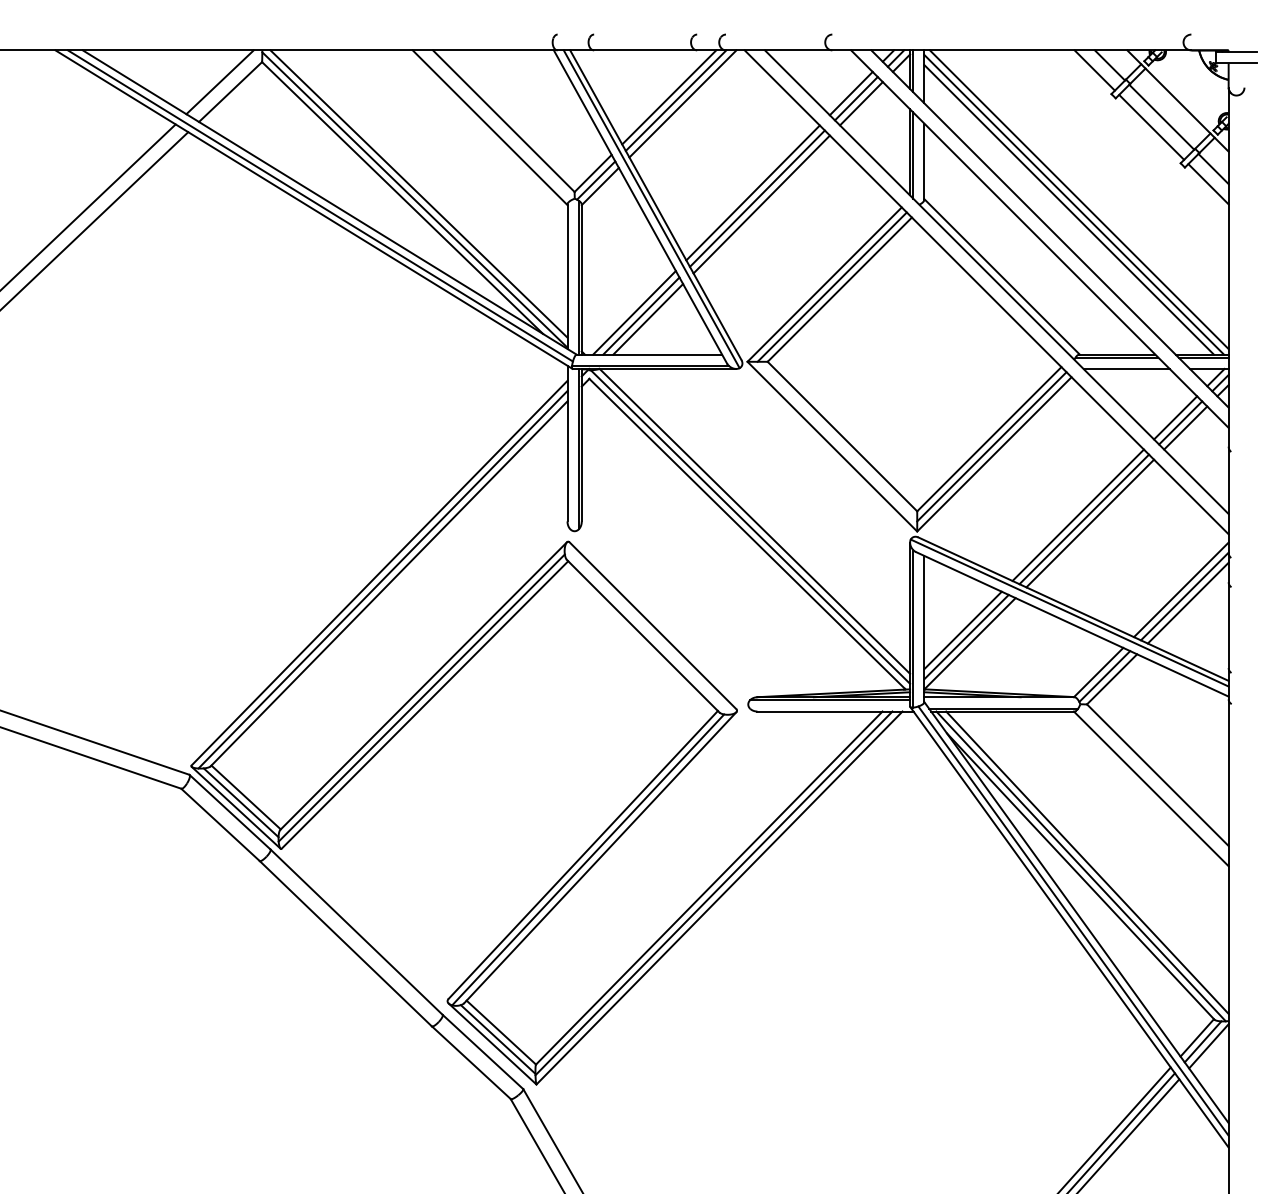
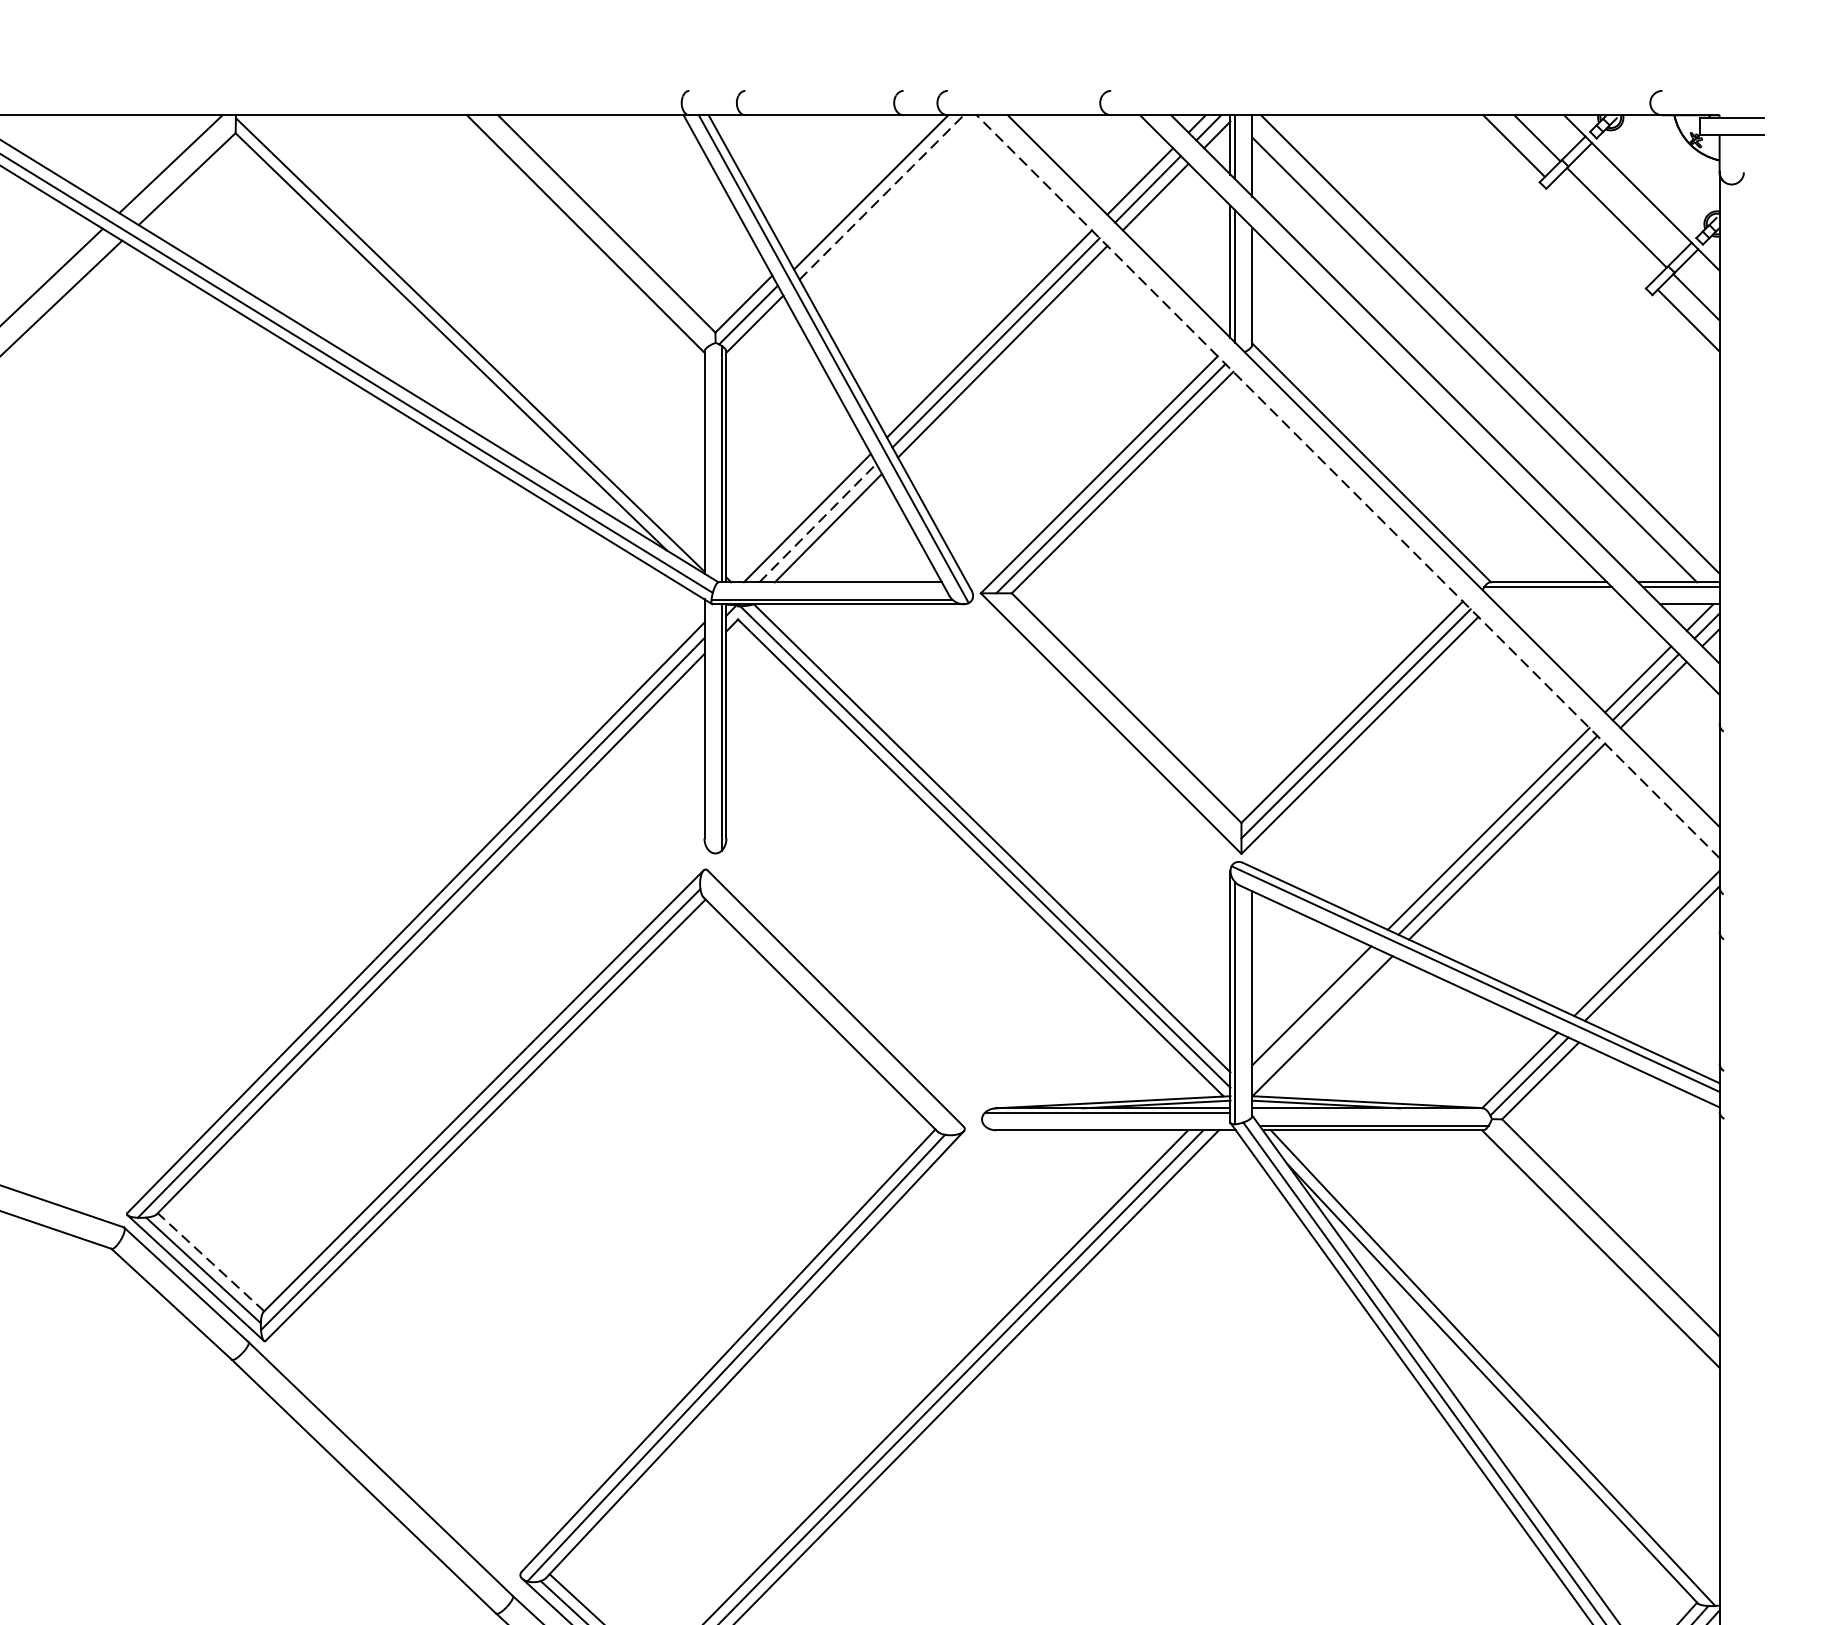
line: (669, 97) -> (861, 187), removed
line: (682, 103) -> (881, 196), solid -> dashed
line: (1151, 126) -> (1601, 232), removed
line: (418, 193) -> (475, 334), removed
line: (1074, 204) -> (1482, 351), removed
line: (986, 291) -> (1347, 485), solid -> dashed
line: (641, 315) -> (818, 522), solid -> dashed
line: (1126, 368) -> (1562, 603), removed
line: (1187, 602) -> (1656, 962), removed
line: (966, 636) -> (1317, 1015), removed
line: (245, 797) -> (210, 1262), solid -> dashed
line: (1087, 862) -> (1502, 1362), removed

